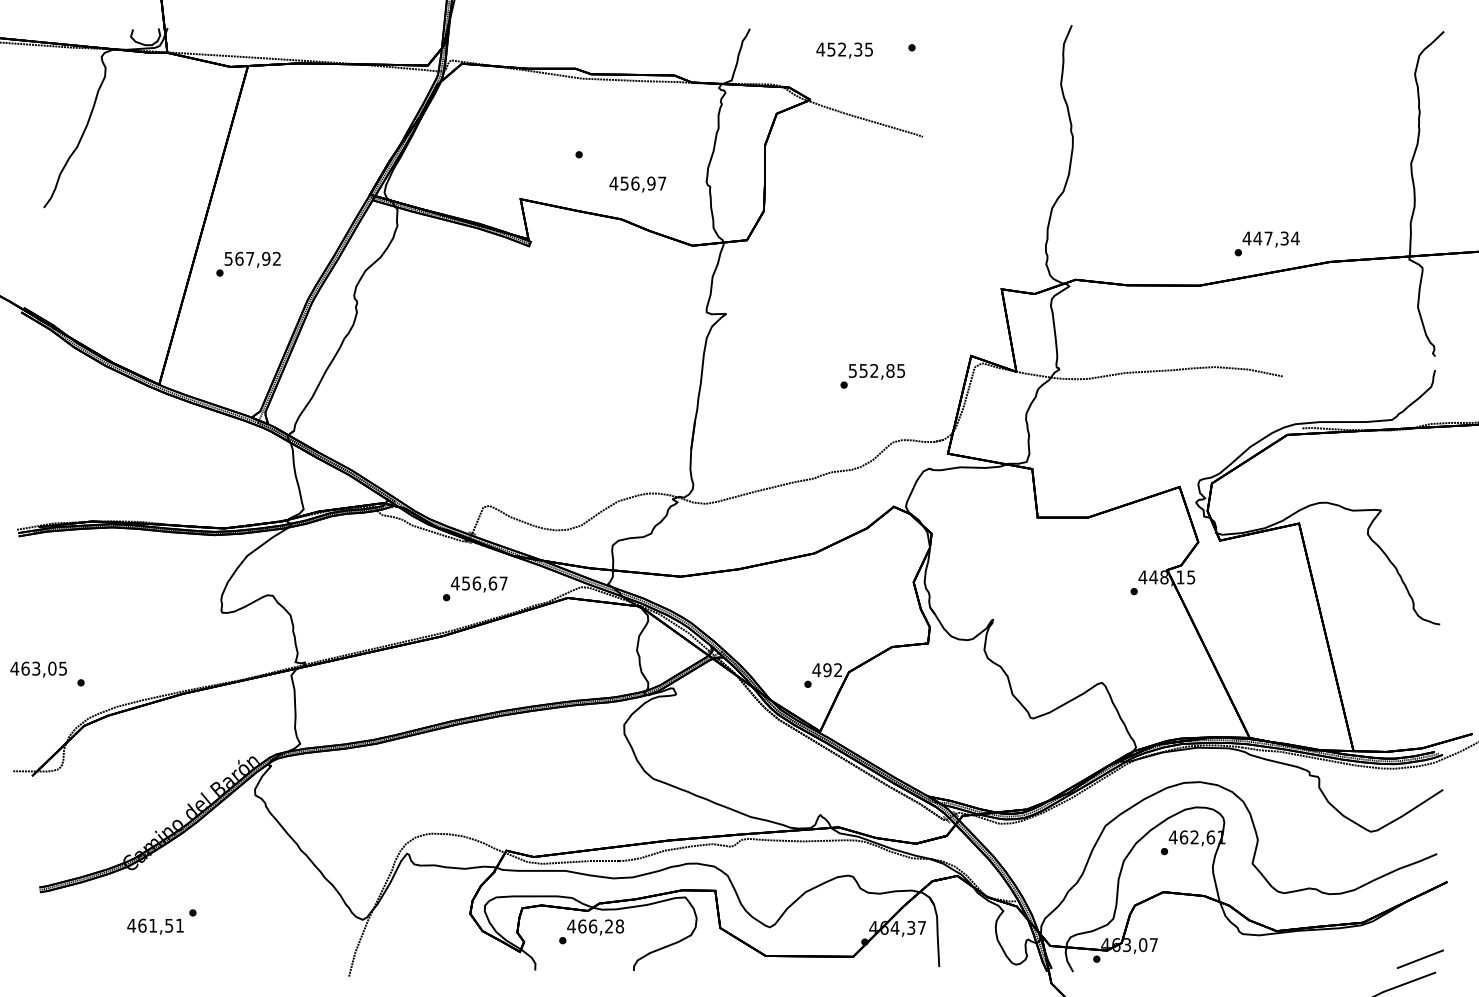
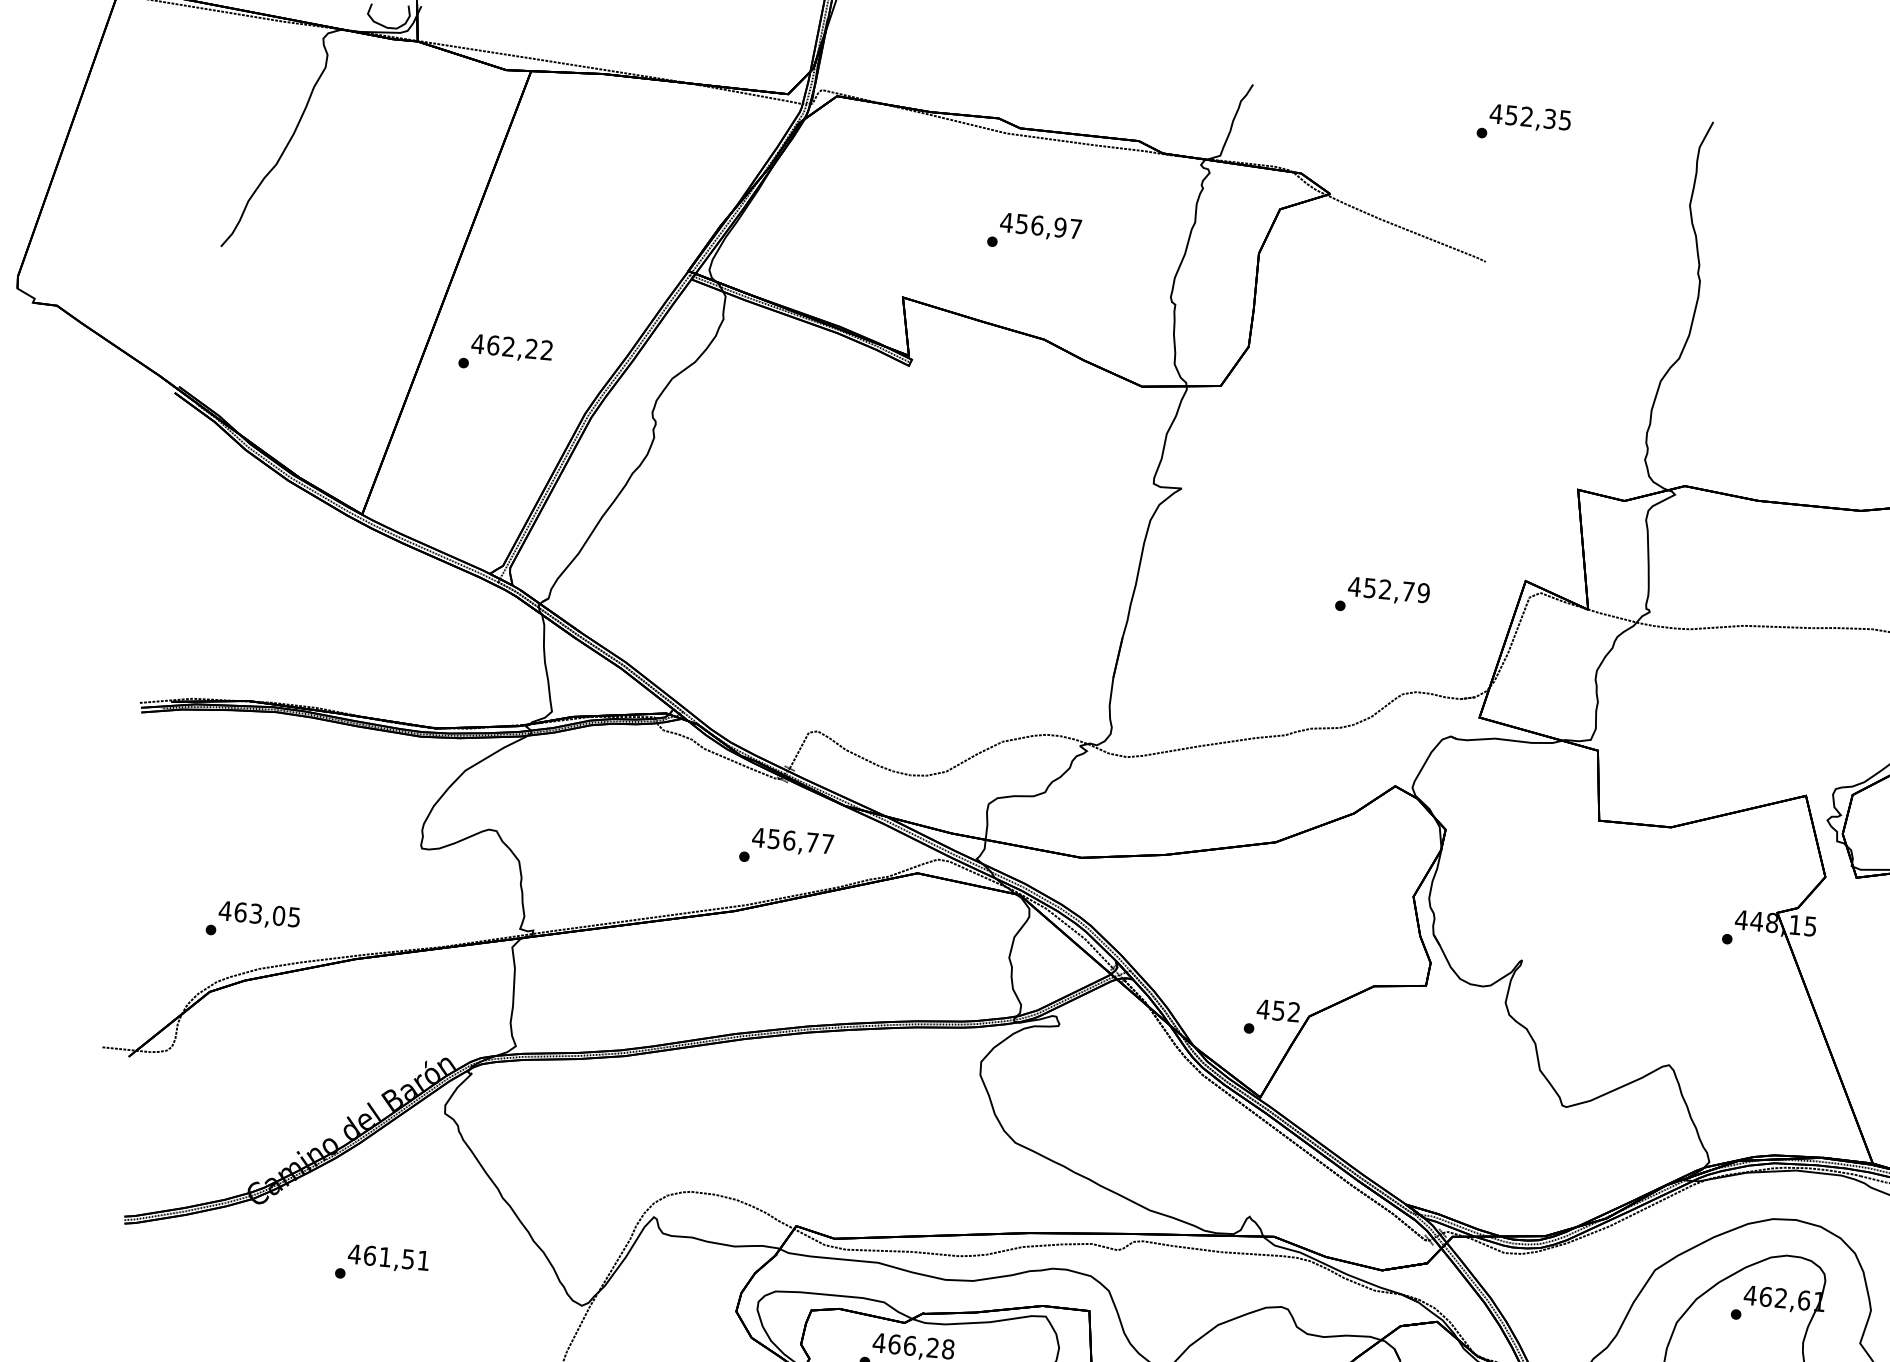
text: (844, 50) -> (1530, 118), moved
text: (637, 184) -> (1040, 227), moved
text: (247, 258) -> (504, 345), 567,92 -> 462,22
text: (876, 370) -> (1388, 589), 552,85 -> 452,79
text: (492, 583) -> (811, 842), 456,67 -> 456,77
text: (38, 669) -> (259, 915), moved
text: (827, 669) -> (1278, 1009), 492 -> 452
text: (155, 926) -> (388, 1258), moved

